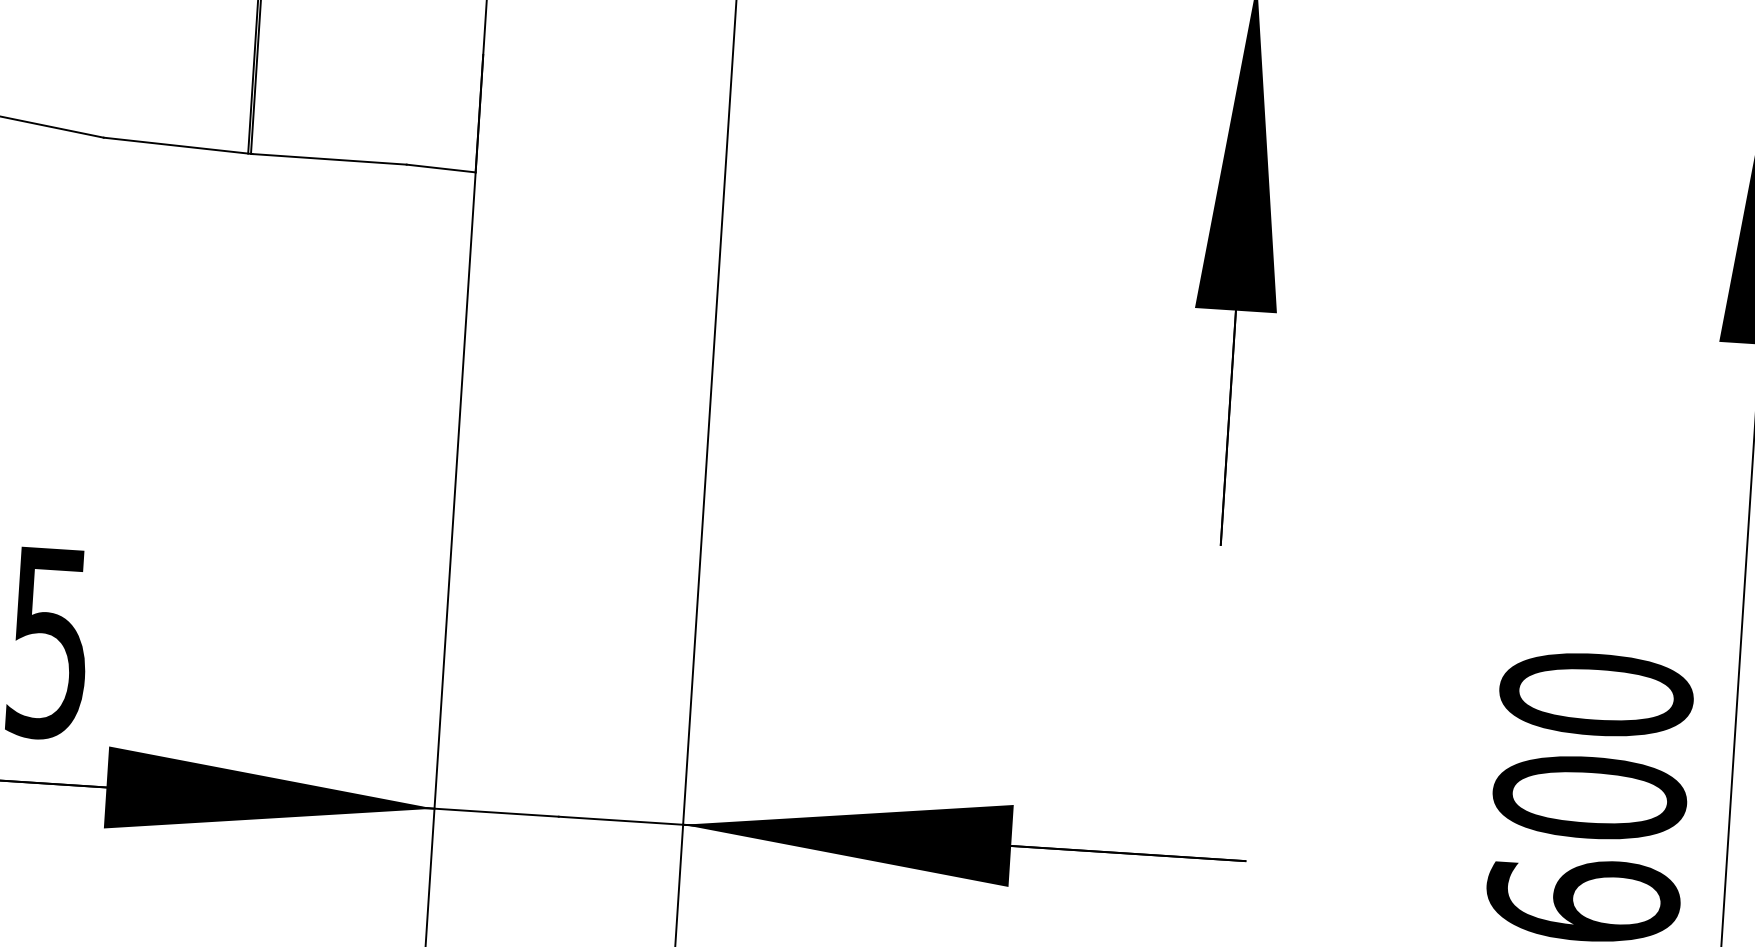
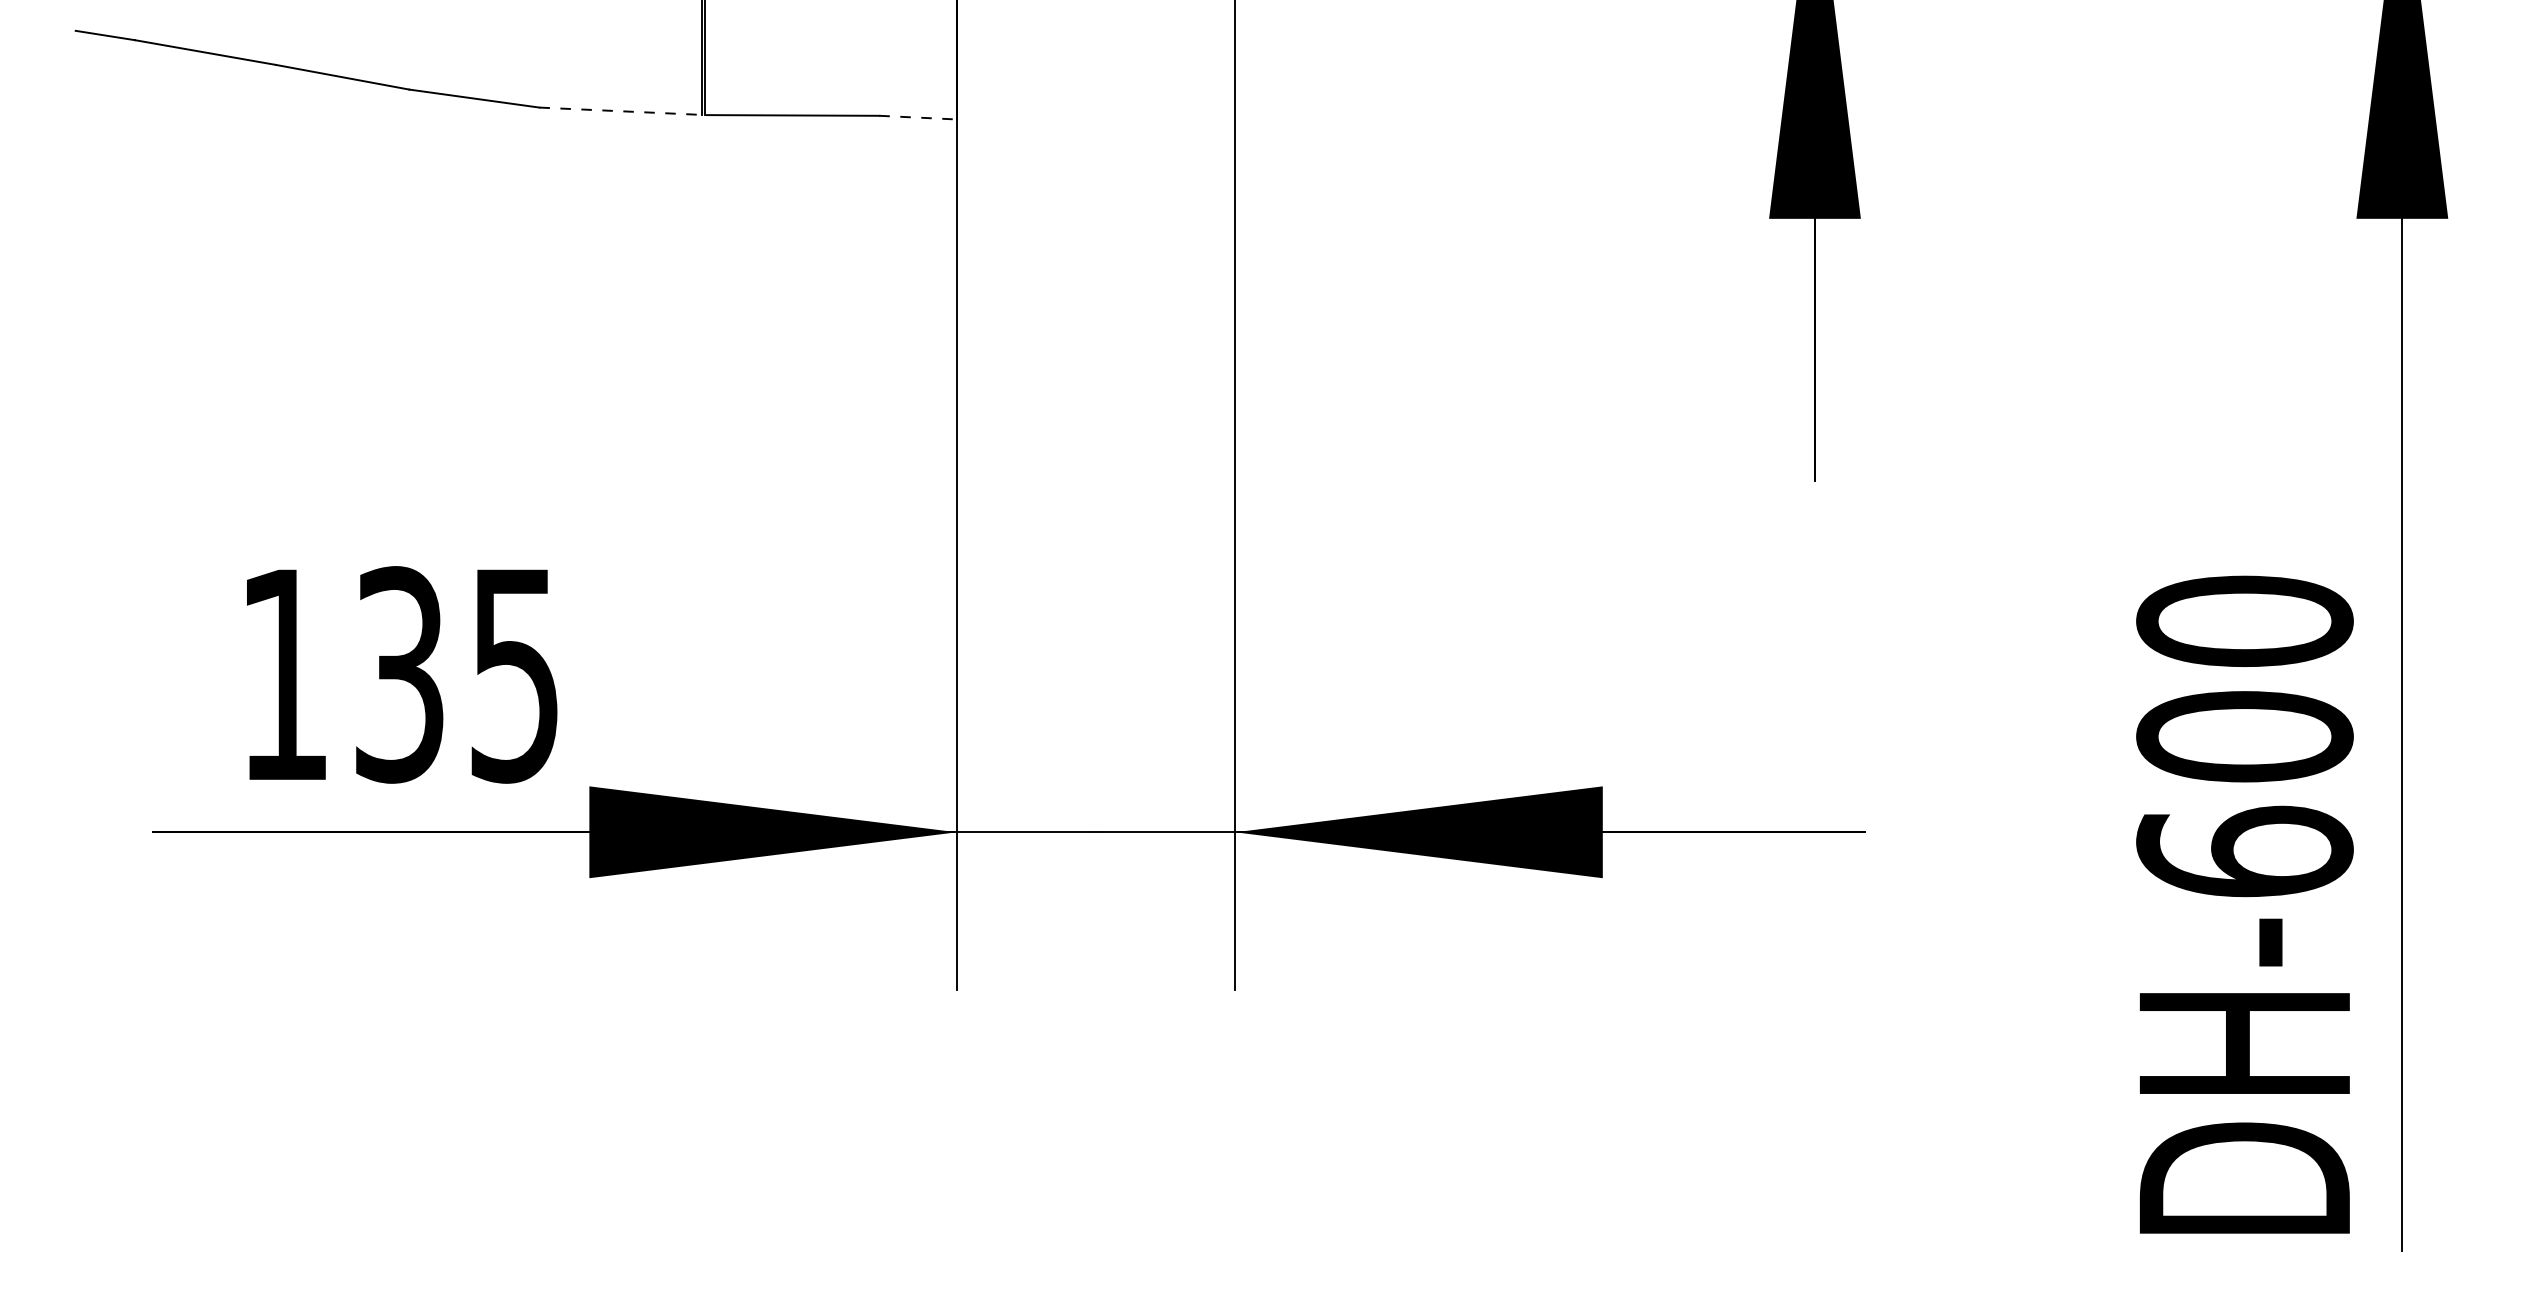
line: (177, 145) -> (622, 111), solid -> dashed
line: (441, 168) -> (918, 117), solid -> dashed

